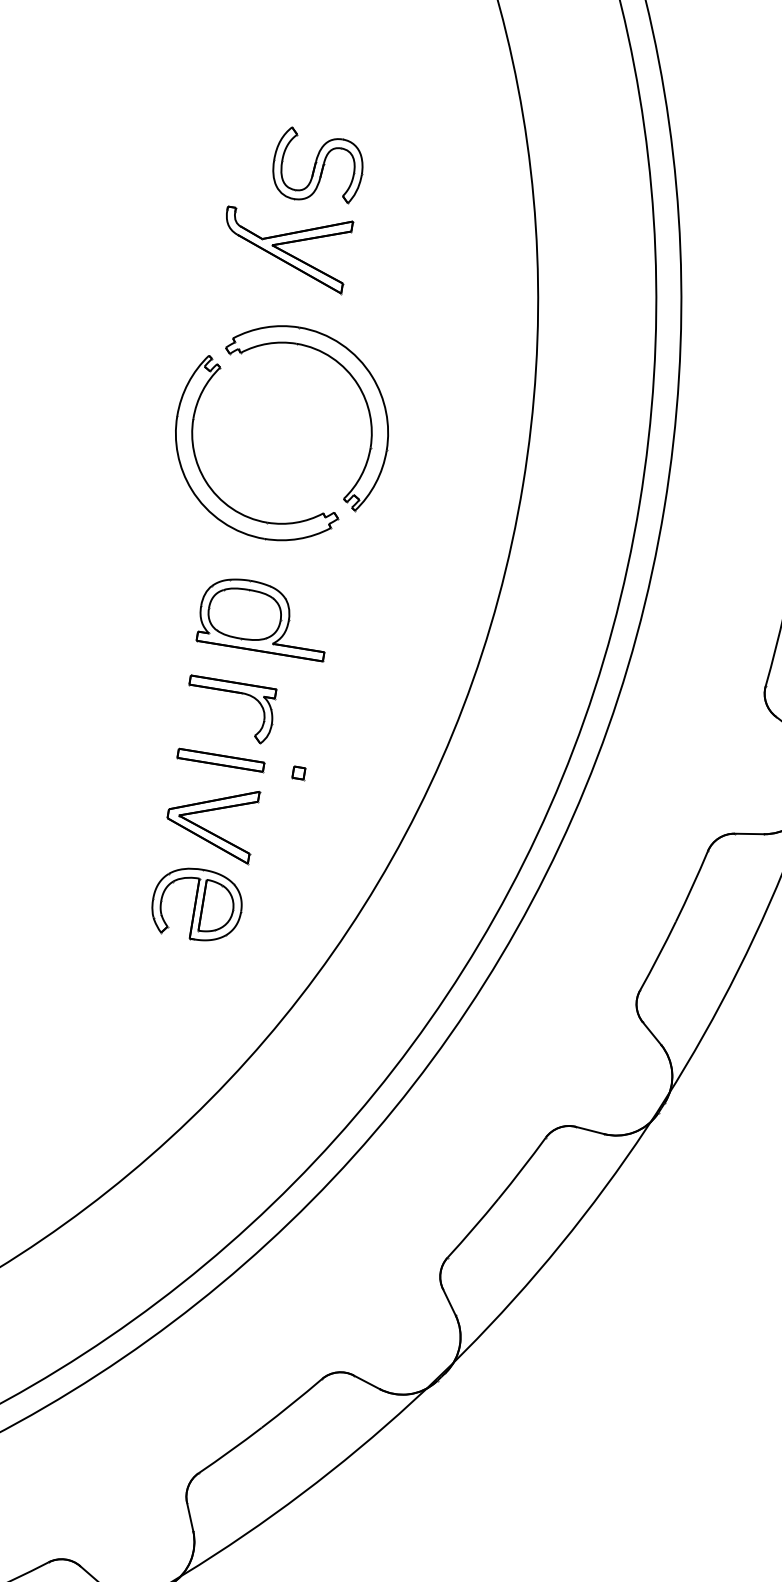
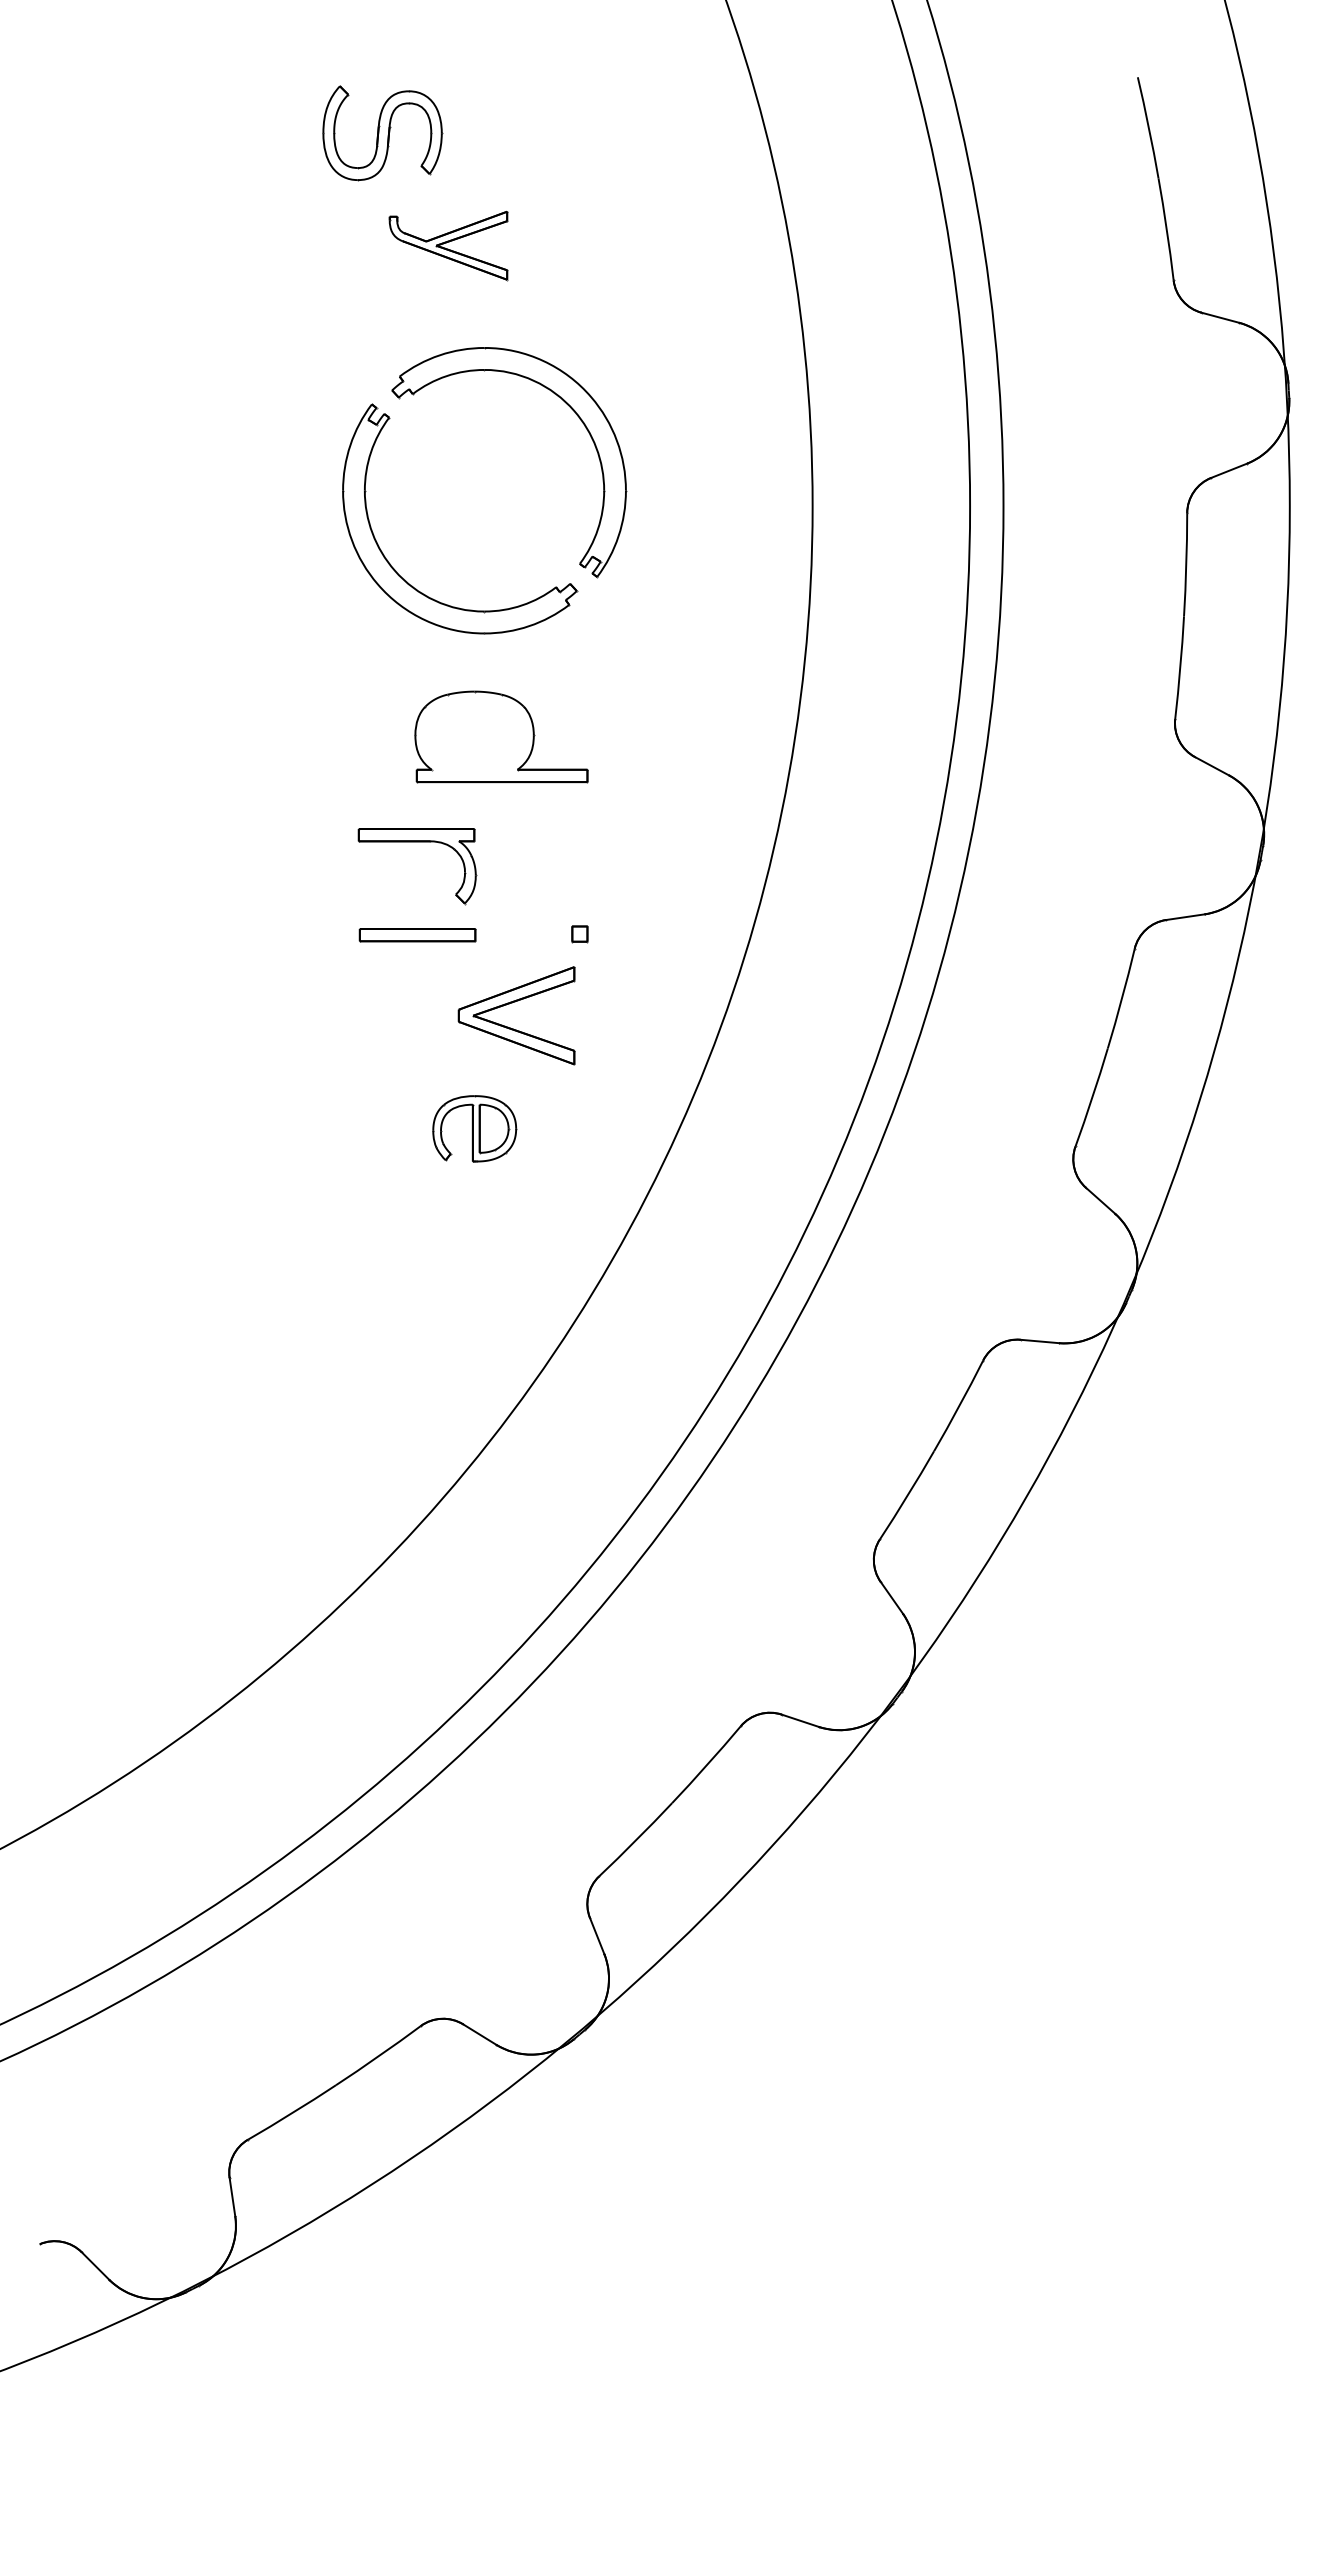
part: (317, 167) -> (382, 133), moved
part: (285, 247) -> (448, 245), size x0.7
part: (244, 614) -> (474, 737), removed
part: (232, 692) -> (417, 842), moved
part: (220, 760) -> (417, 935), moved
part: (209, 811) -> (512, 1003), moved
part: (197, 904) -> (474, 1128), size x0.7

